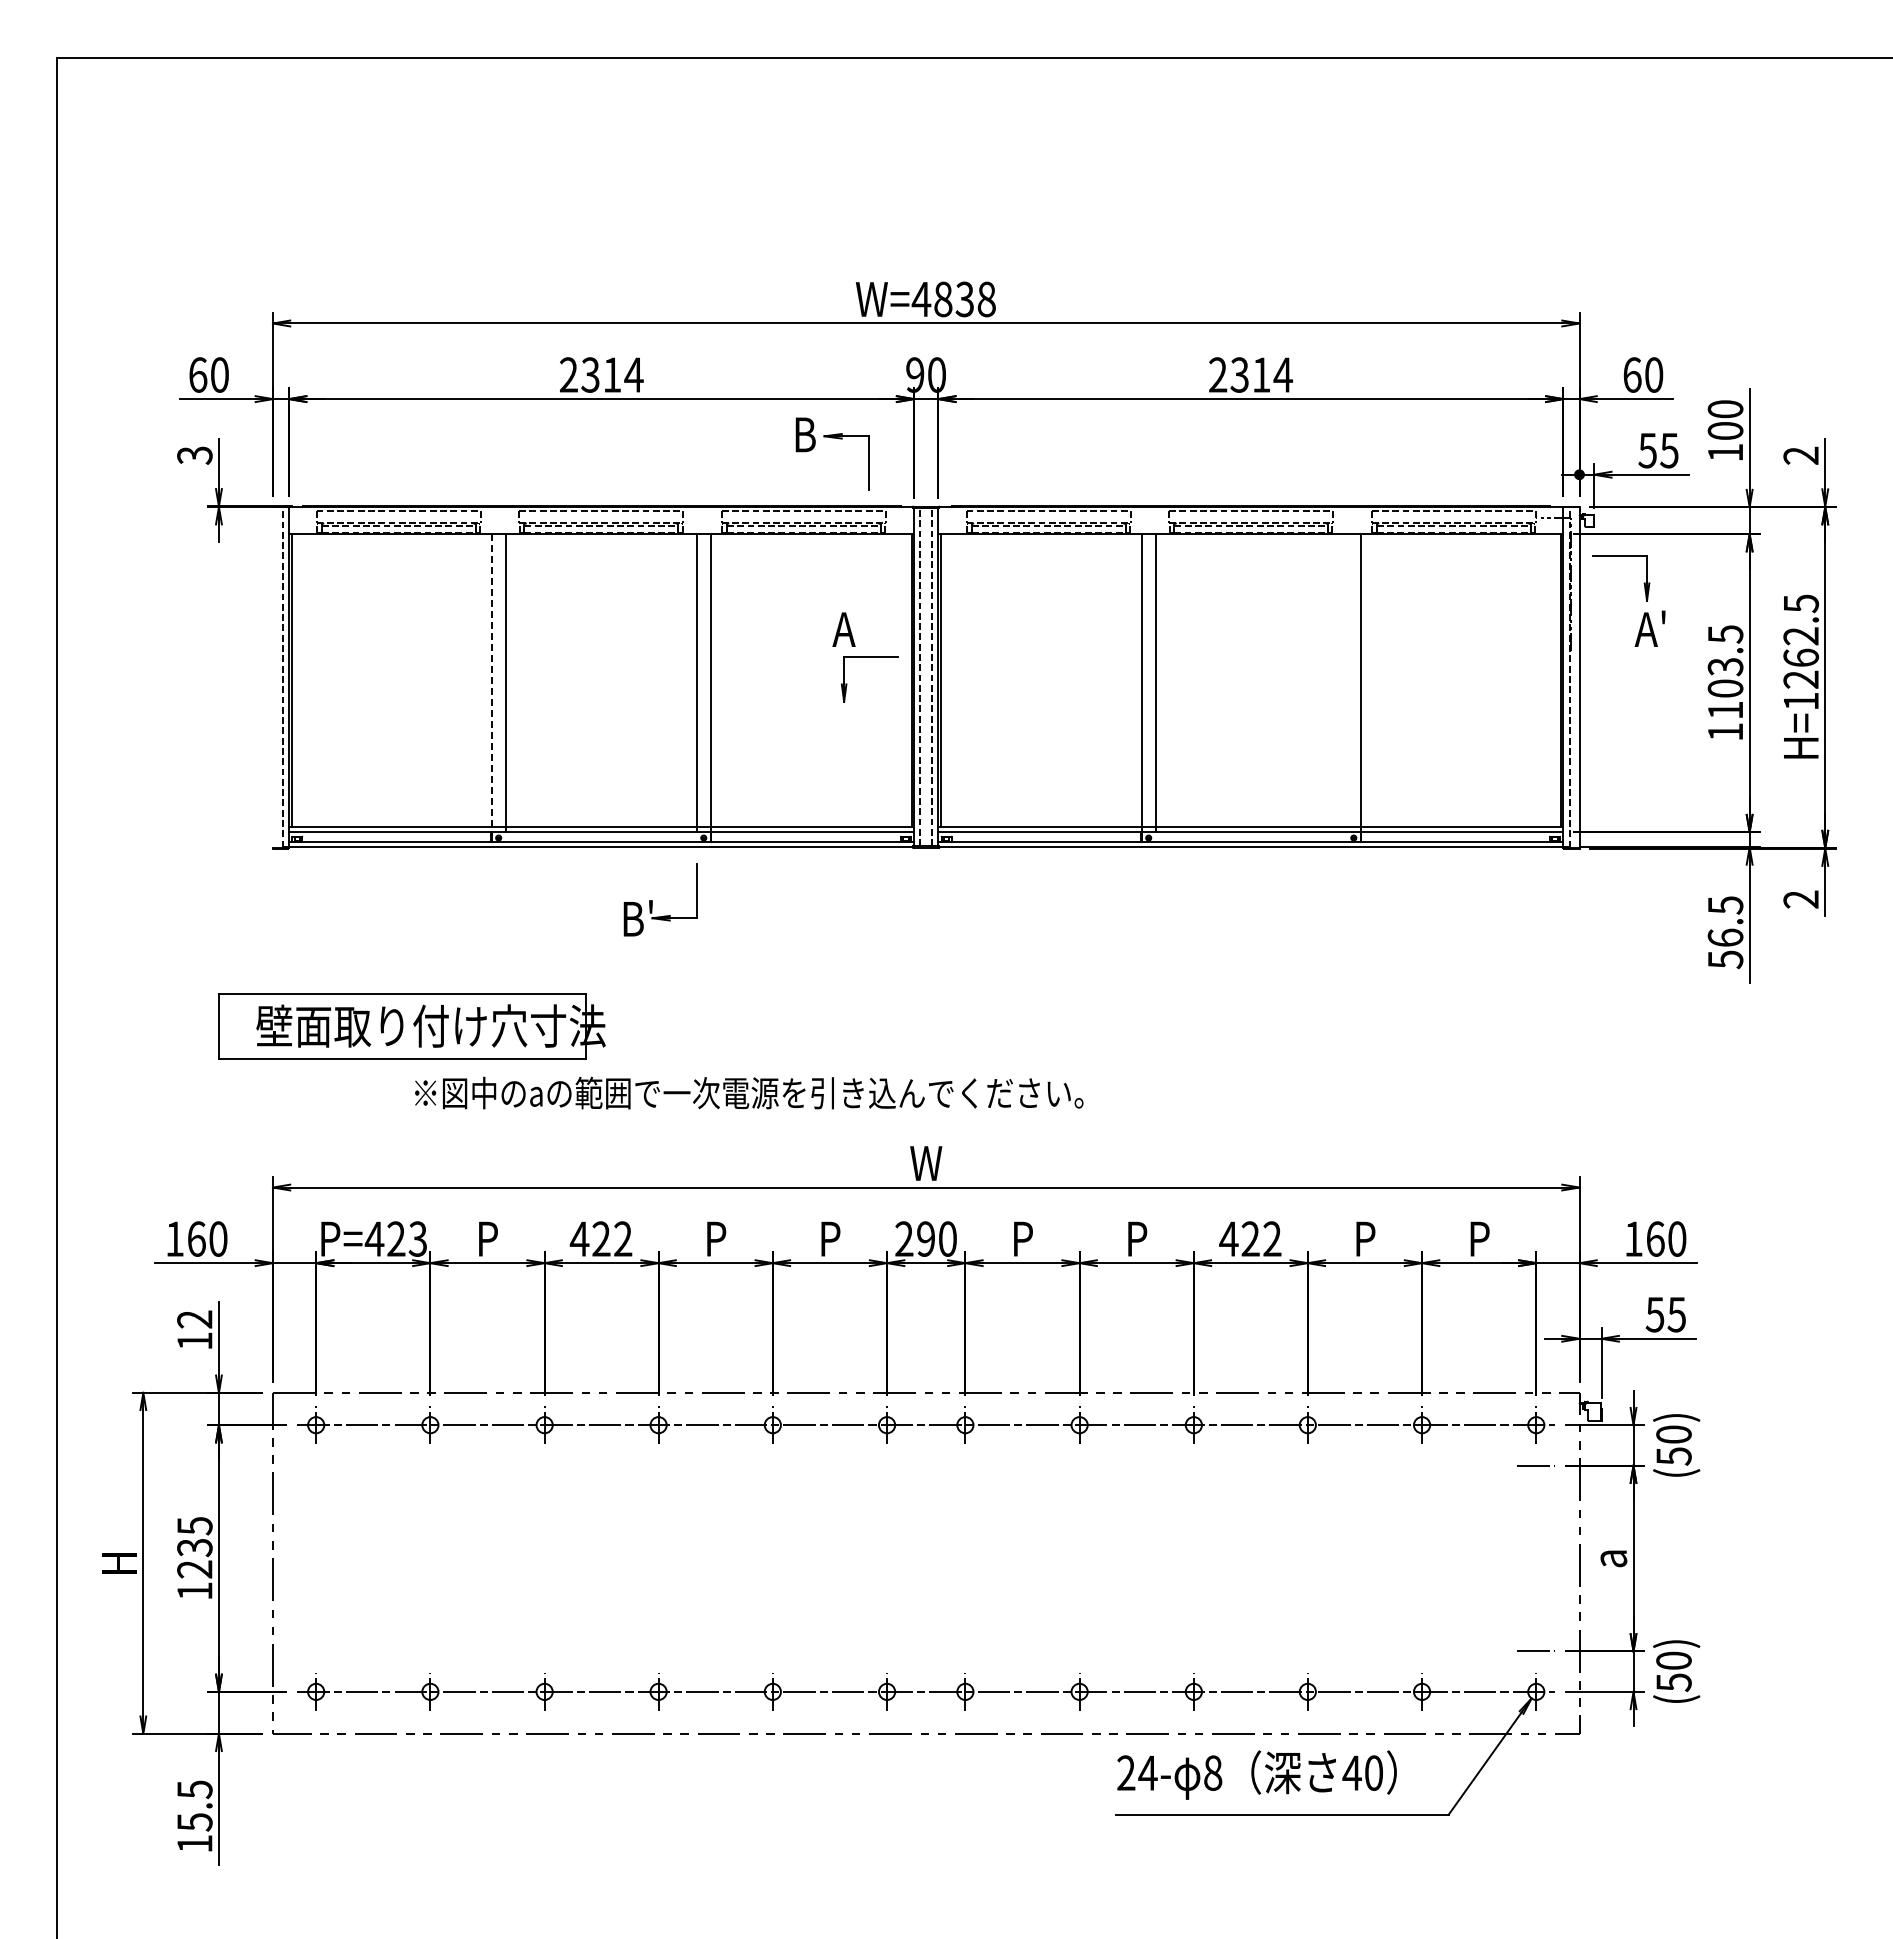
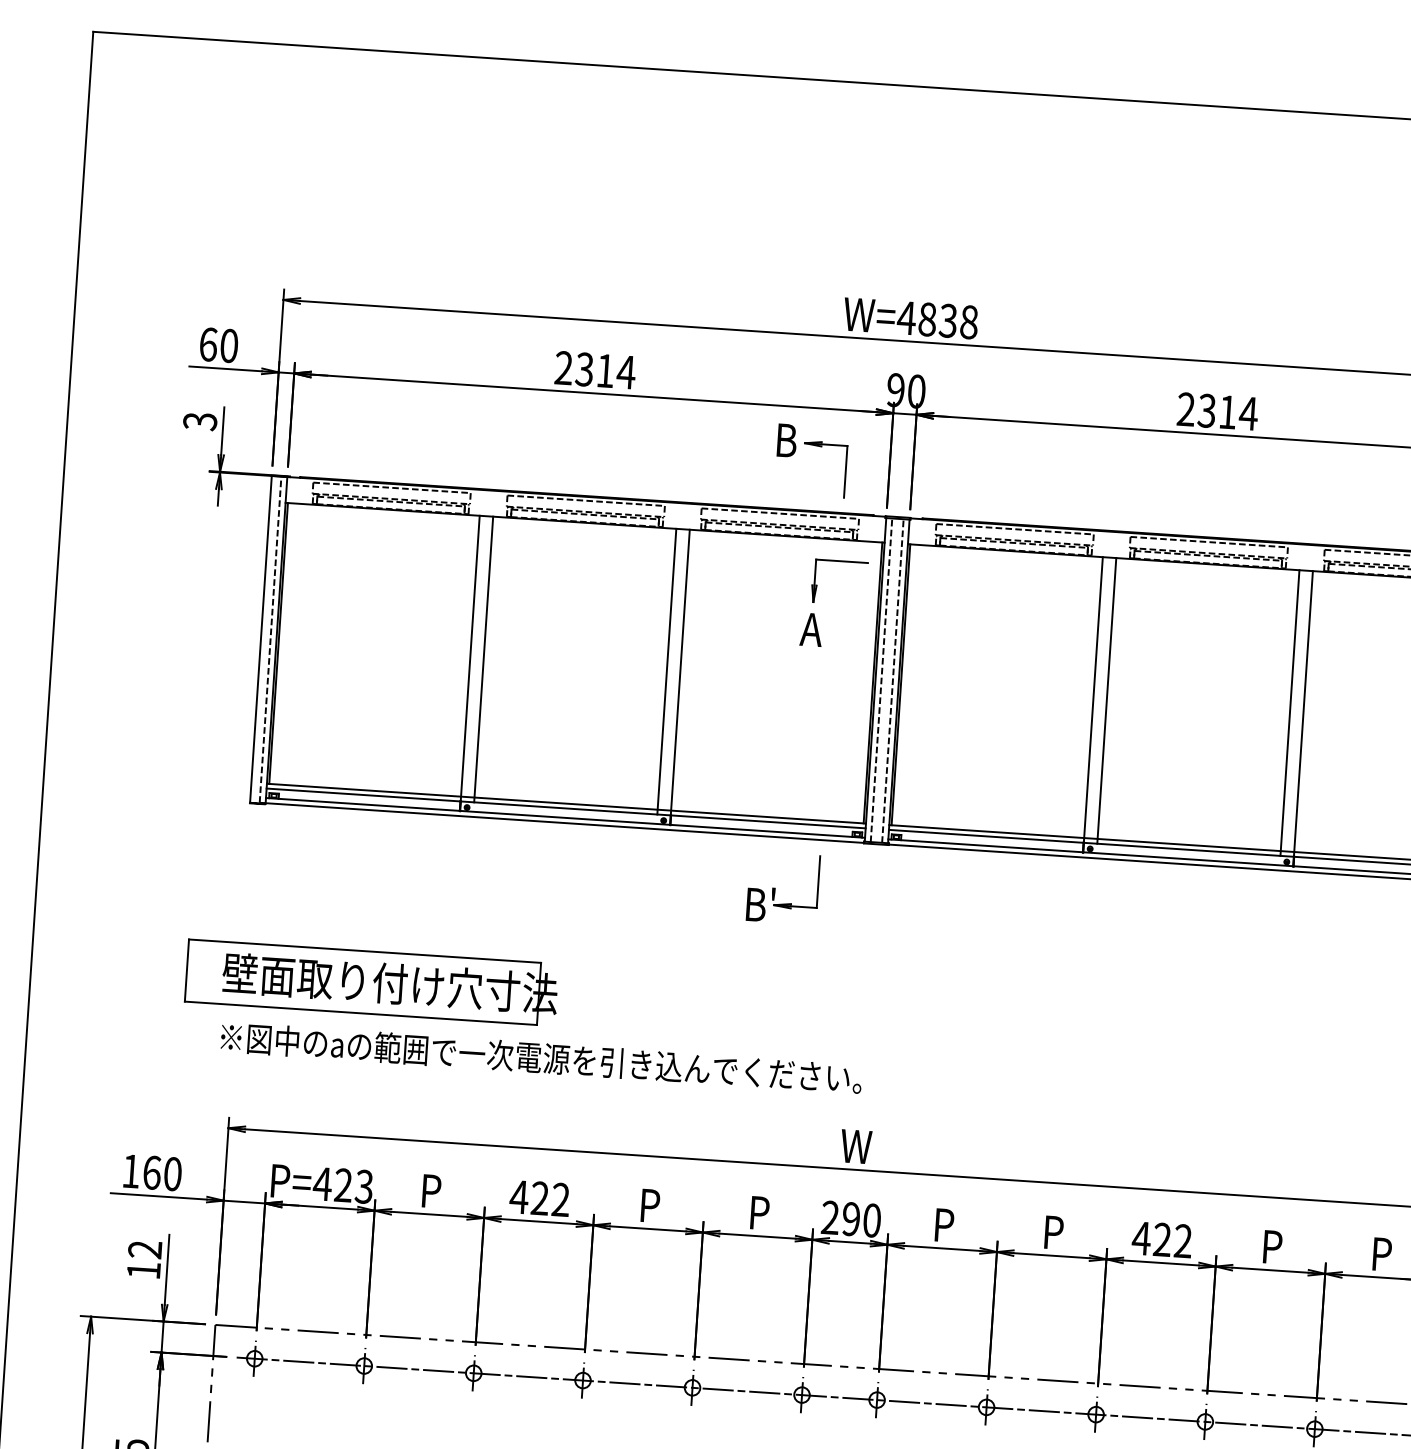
part: (869, 657) -> (840, 561), moved
line: (272, 677) -> (260, 639), added
line: (491, 683) -> (470, 658), dashed -> solid
line: (1346, 683) -> (1289, 713), added
part: (652, 900) -> (775, 888), moved
text: (749, 1092) -> (541, 1057), moved

